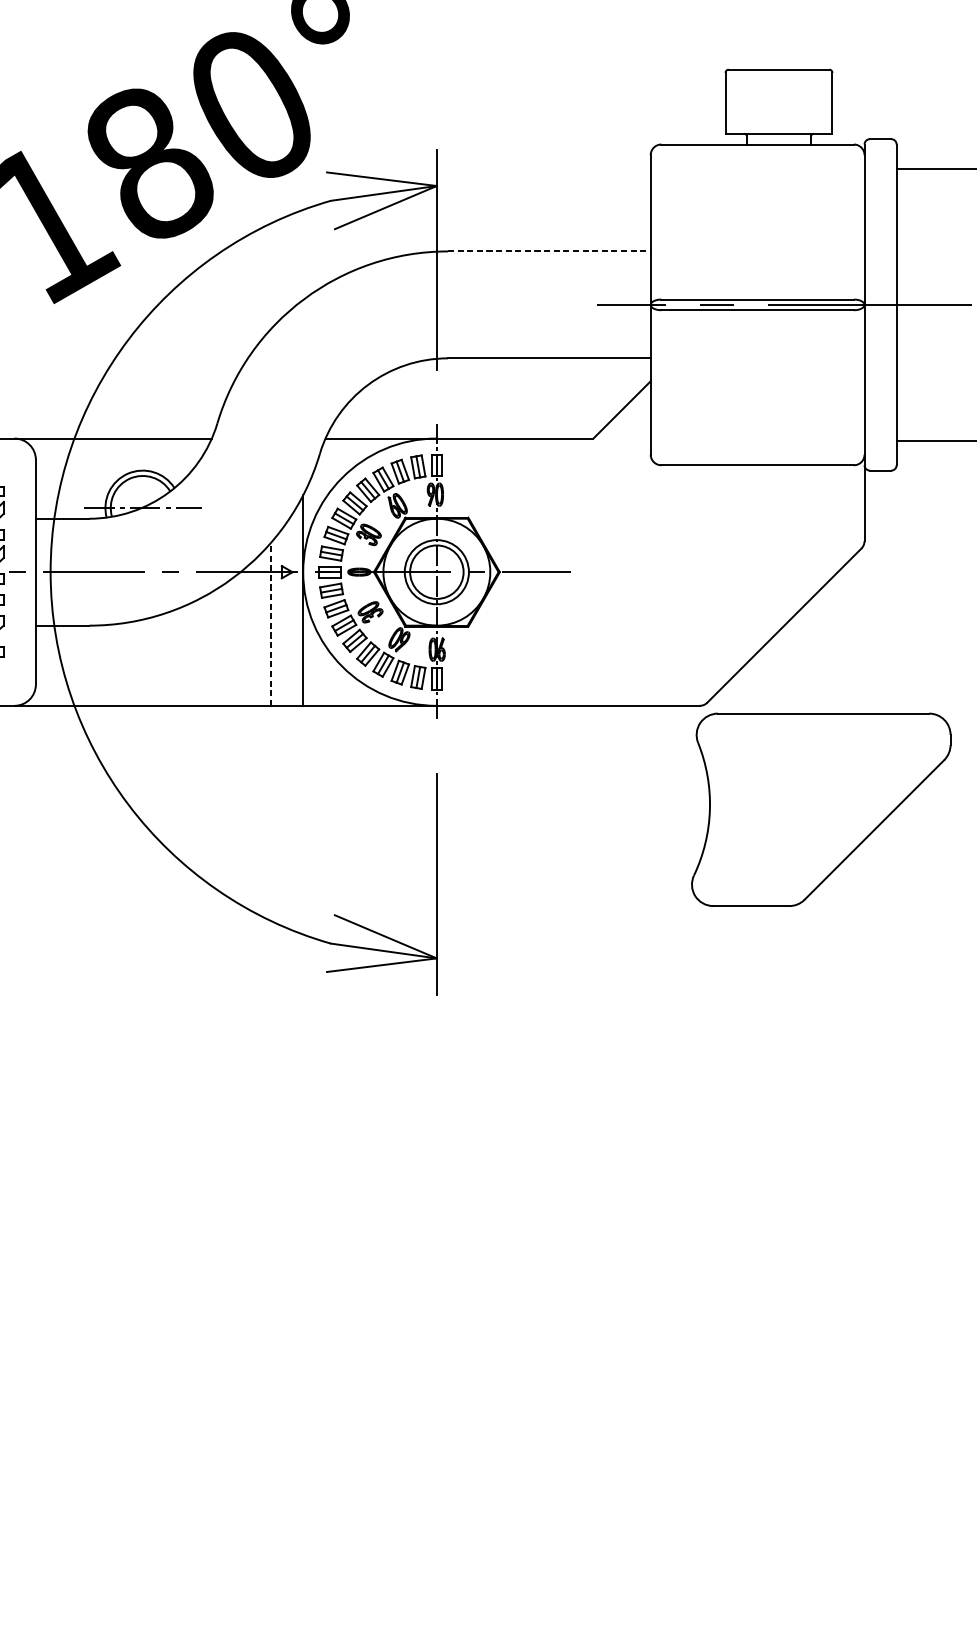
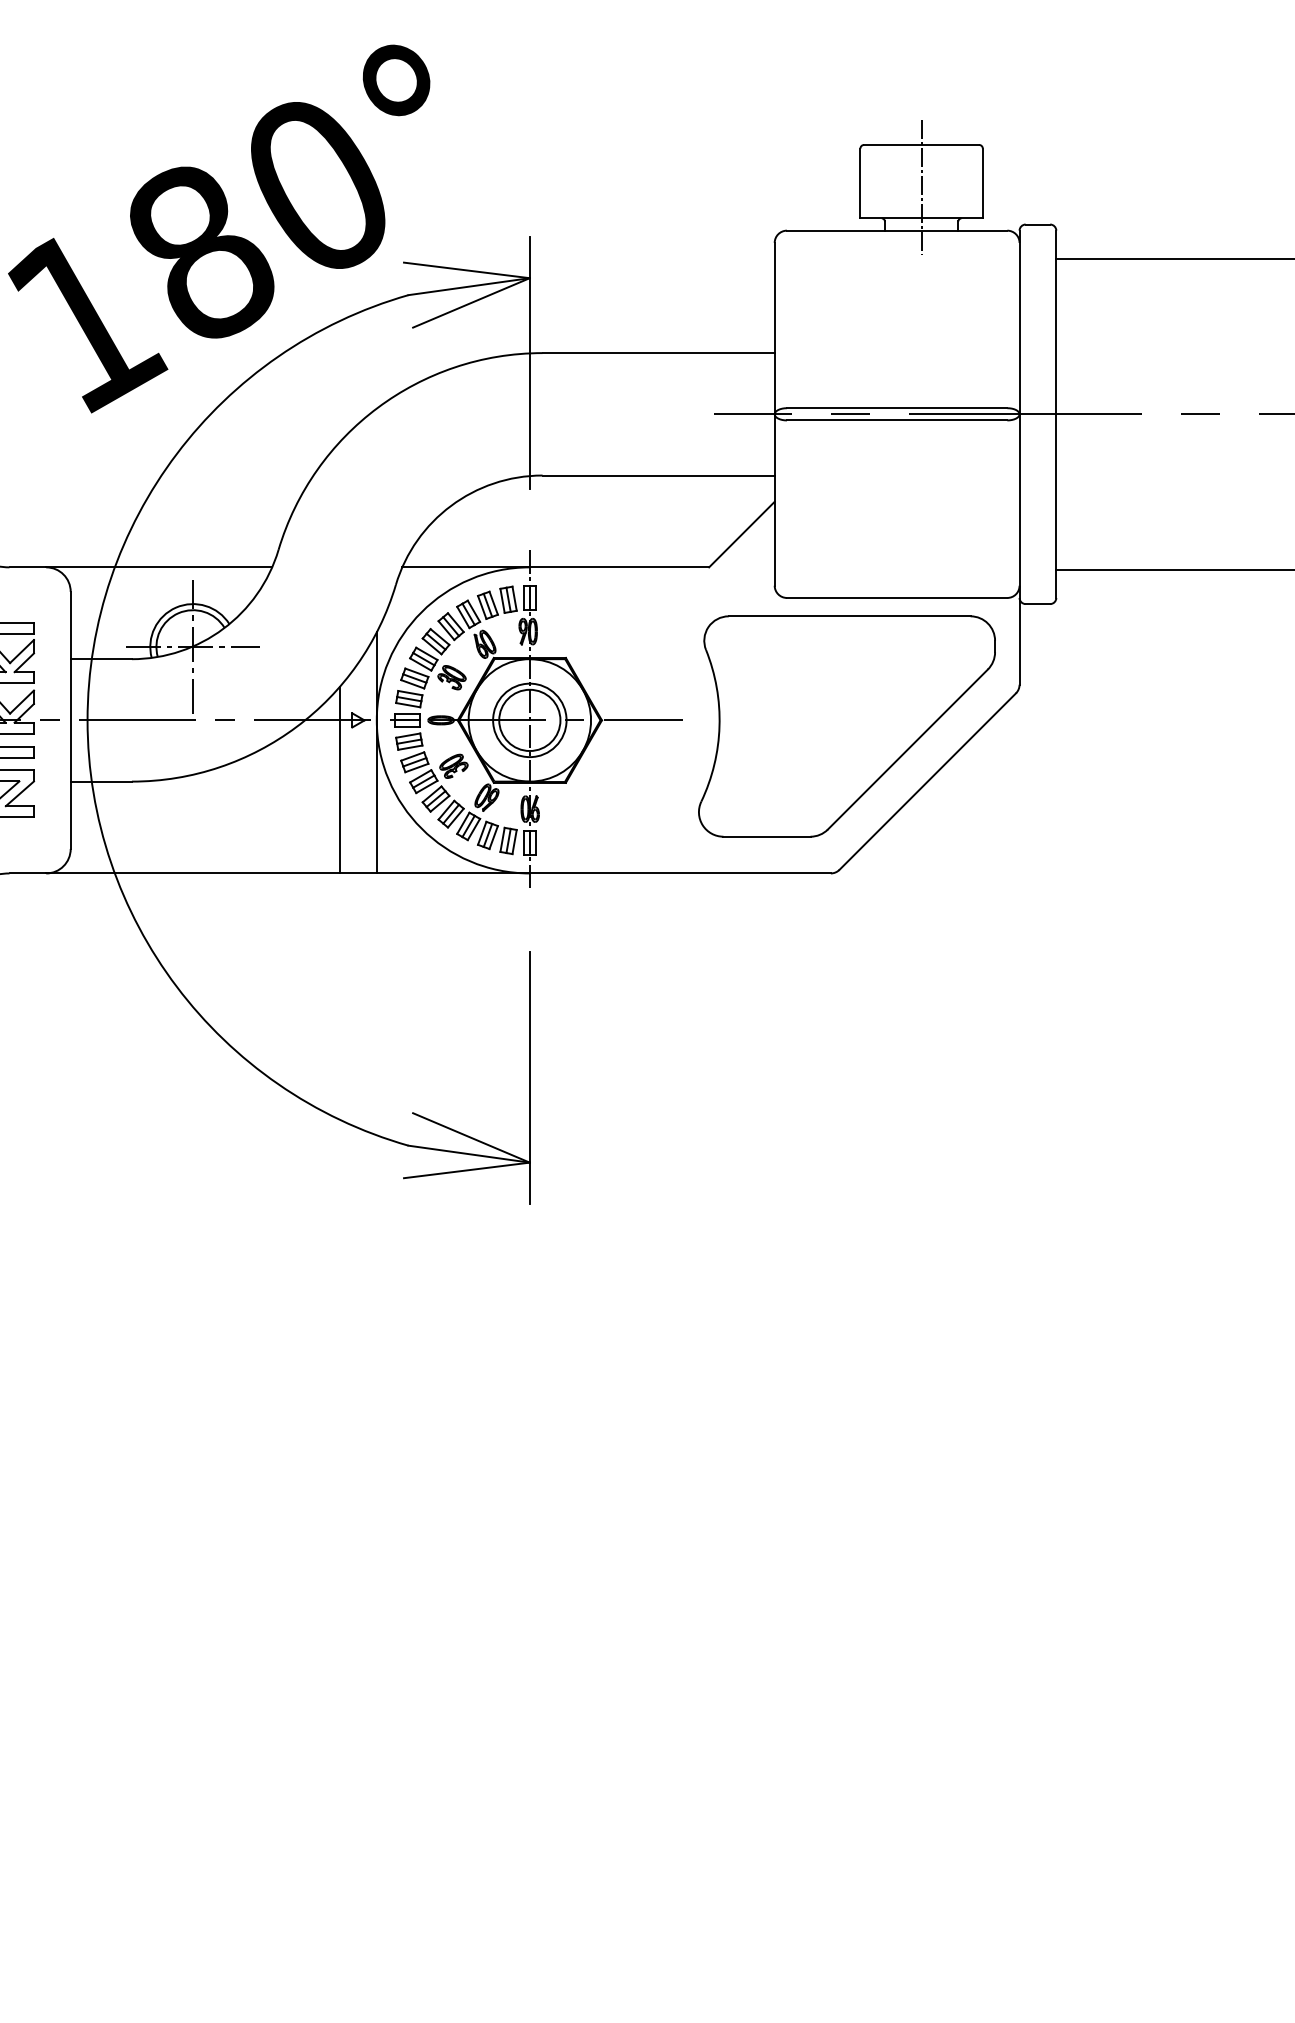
line: (778, 106) -> (921, 187), added
line: (550, 251) -> (659, 353), dashed -> solid
line: (143, 507) -> (193, 646), added
line: (271, 623) -> (340, 779), dashed -> solid
part: (820, 809) -> (846, 726), moved

